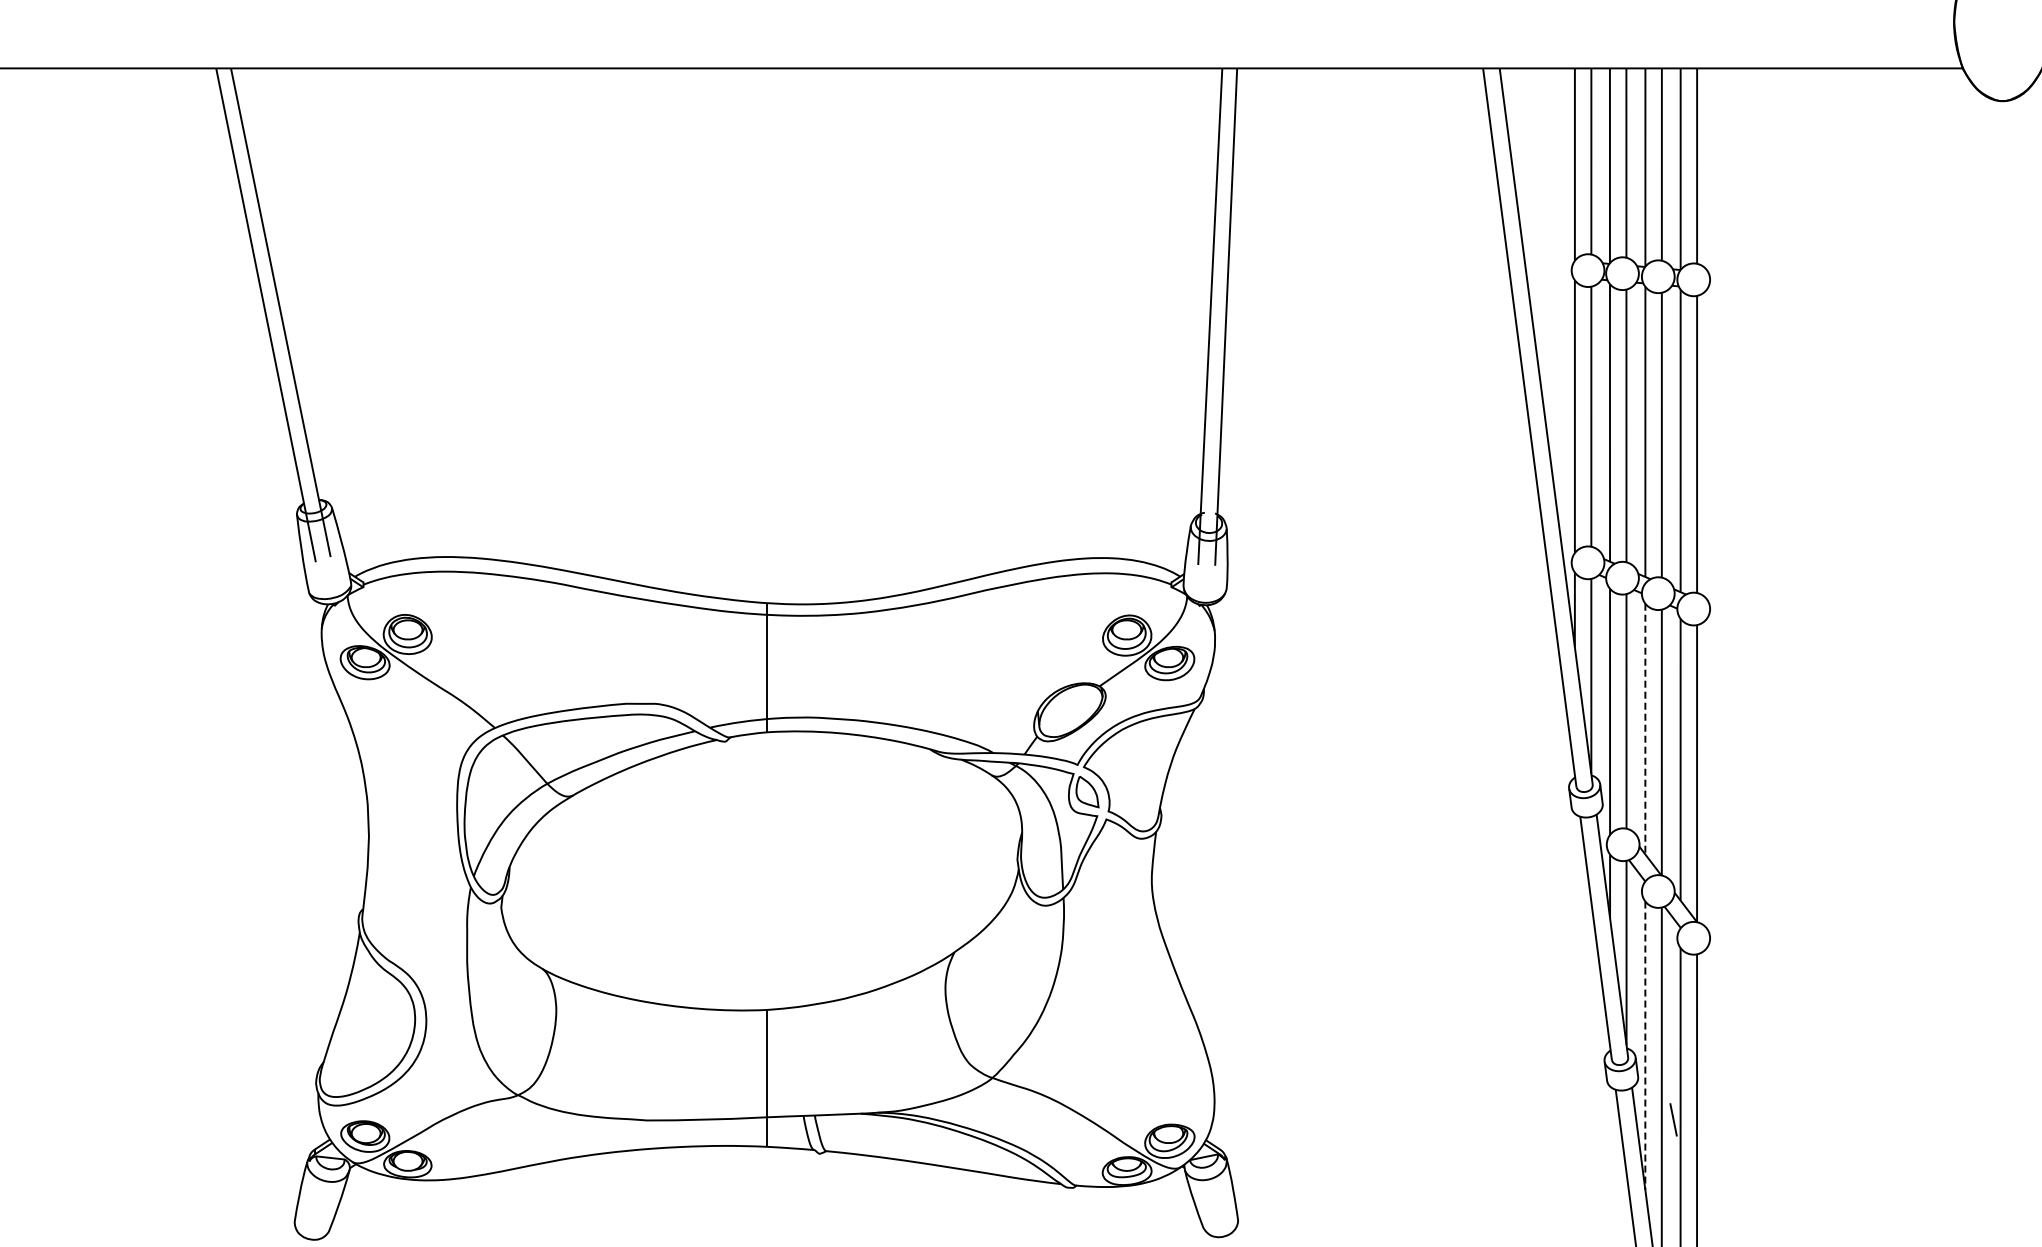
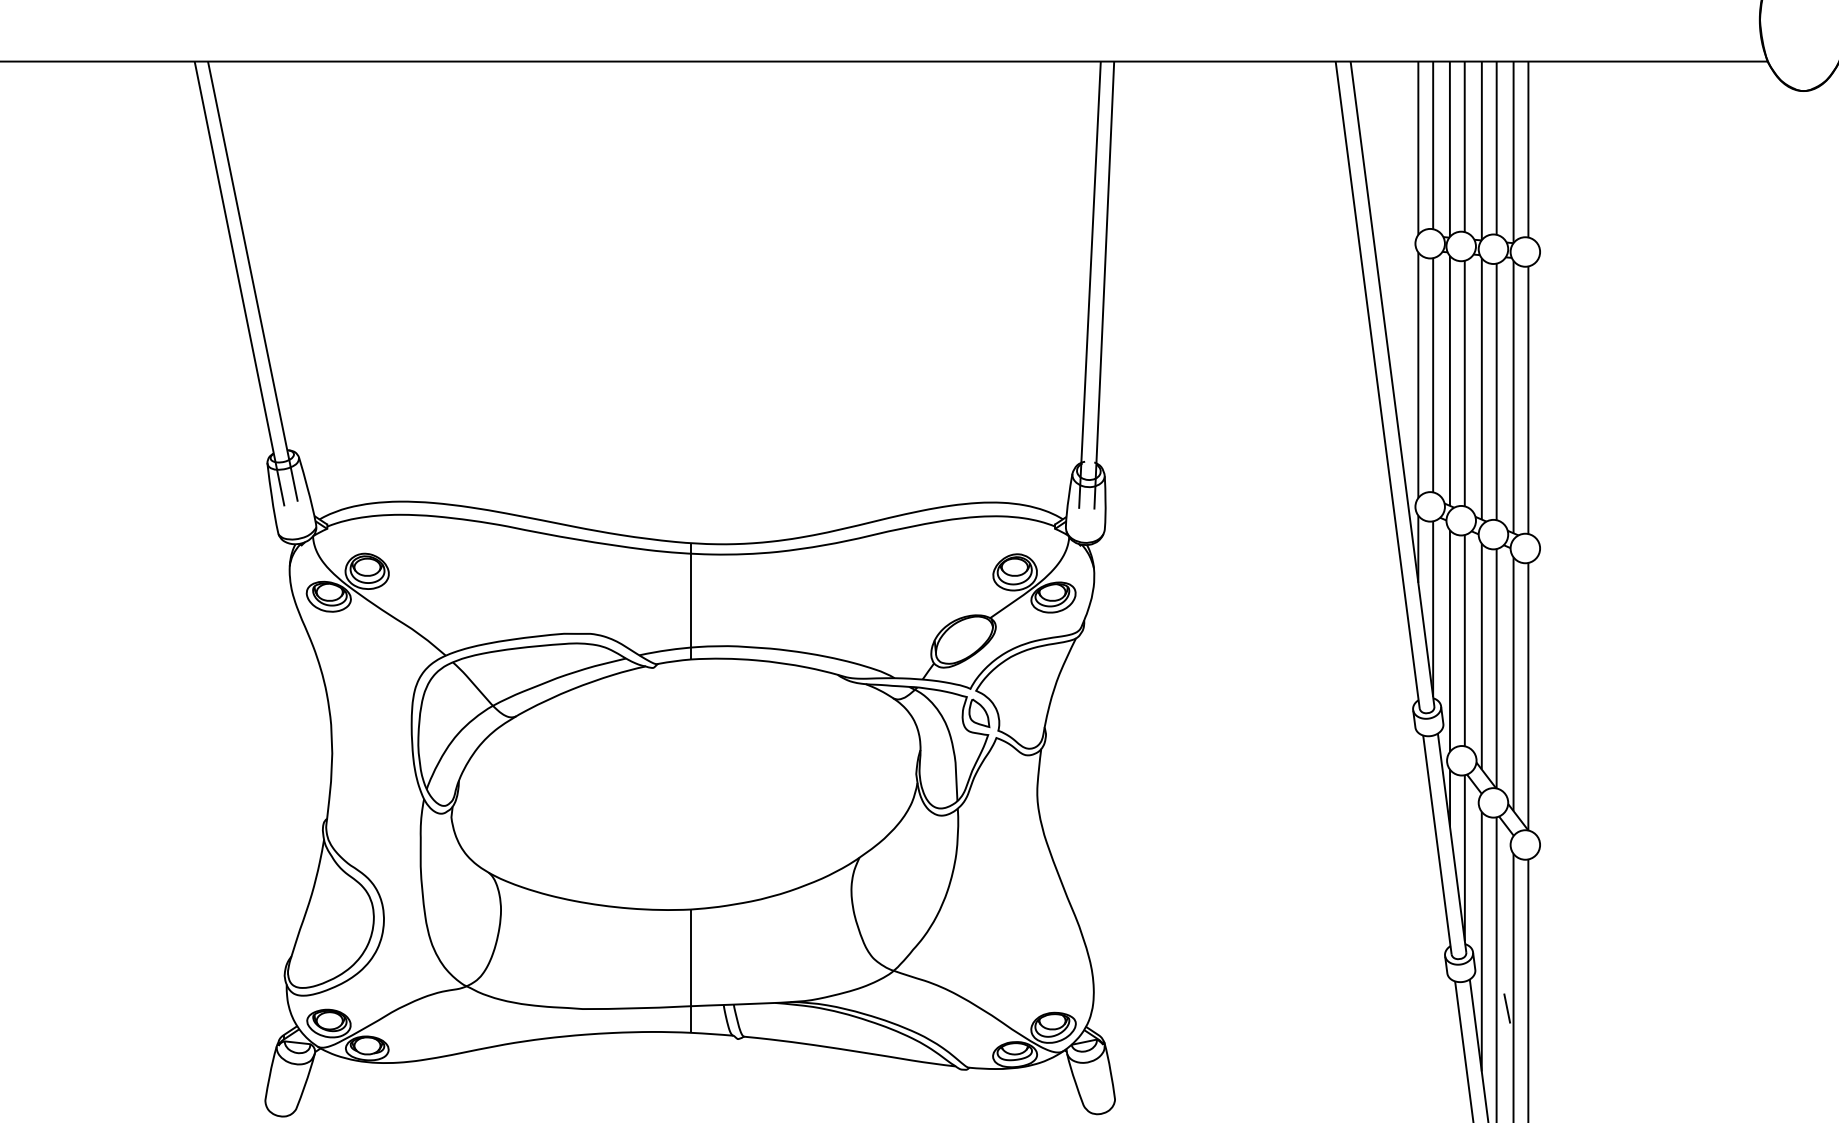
line: (1645, 729) -> (1481, 656), dashed -> solid
line: (1645, 1046) -> (1481, 942), dashed -> solid

